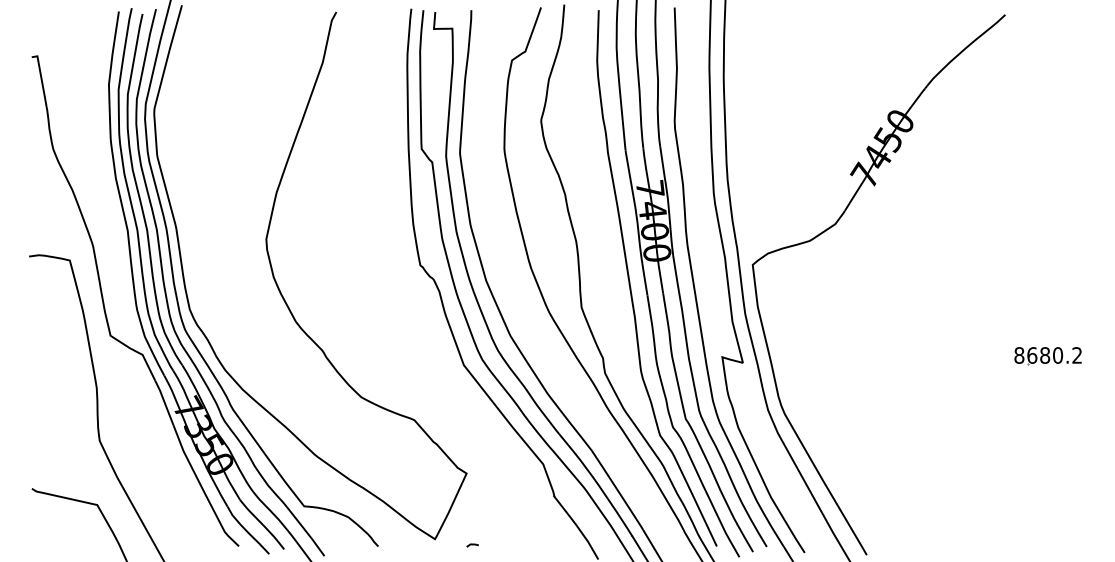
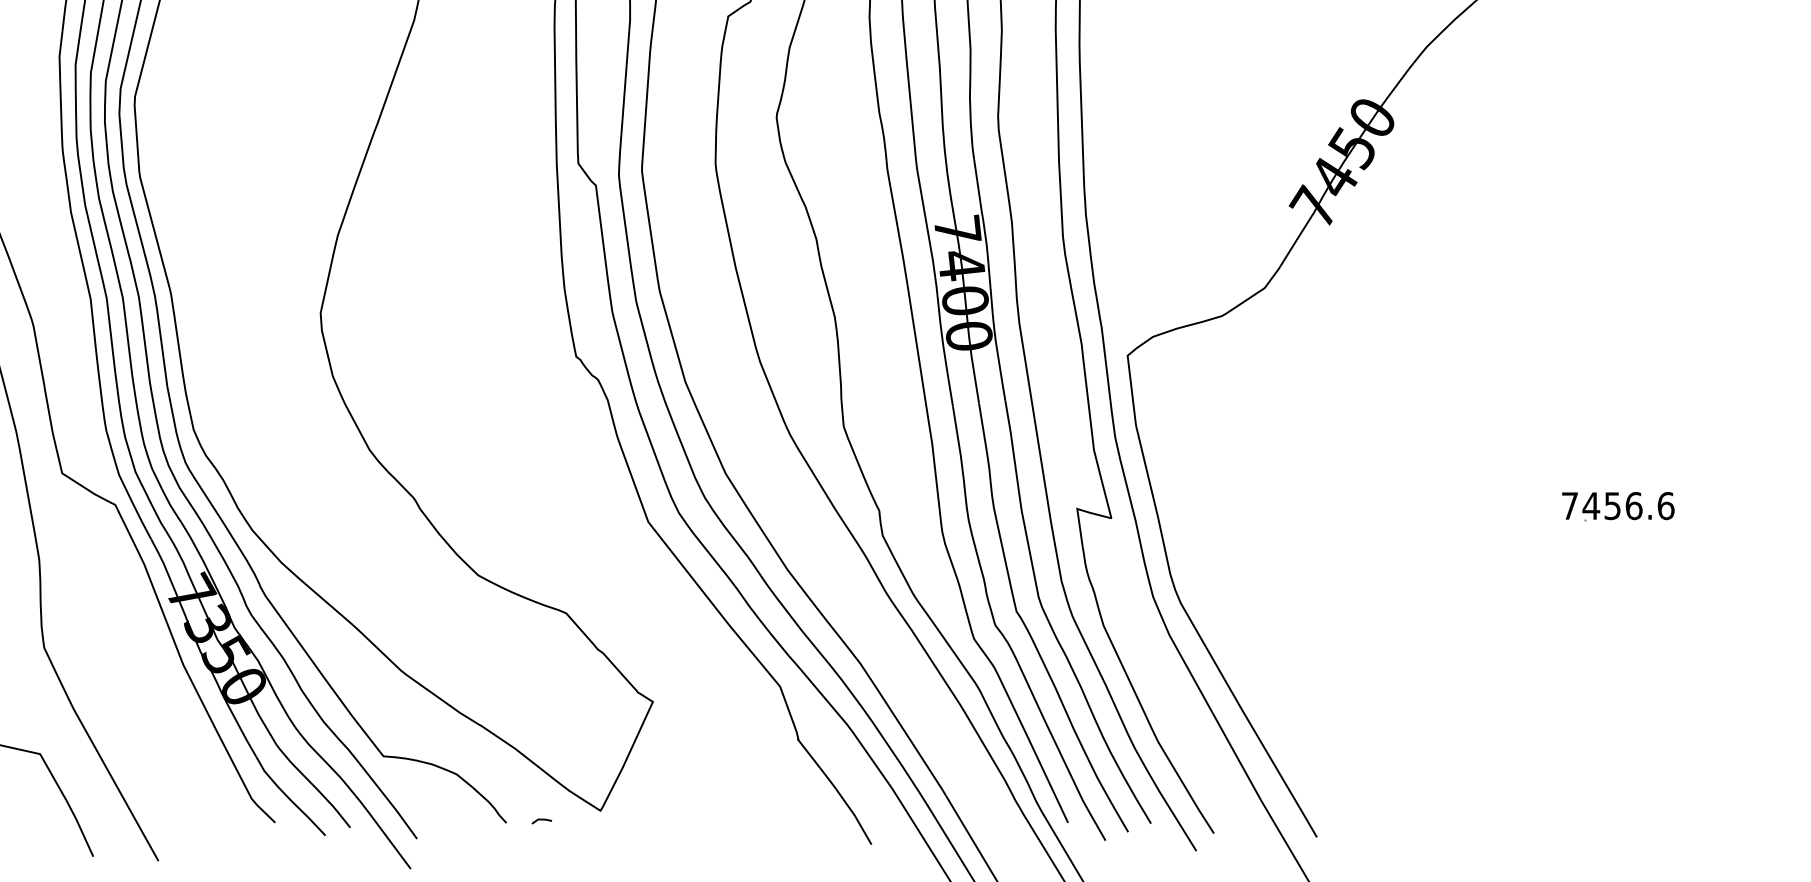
text: (1048, 355) -> (1618, 506), 8680.2 -> 7456.6
line: (472, 545) -> (541, 821), moved

